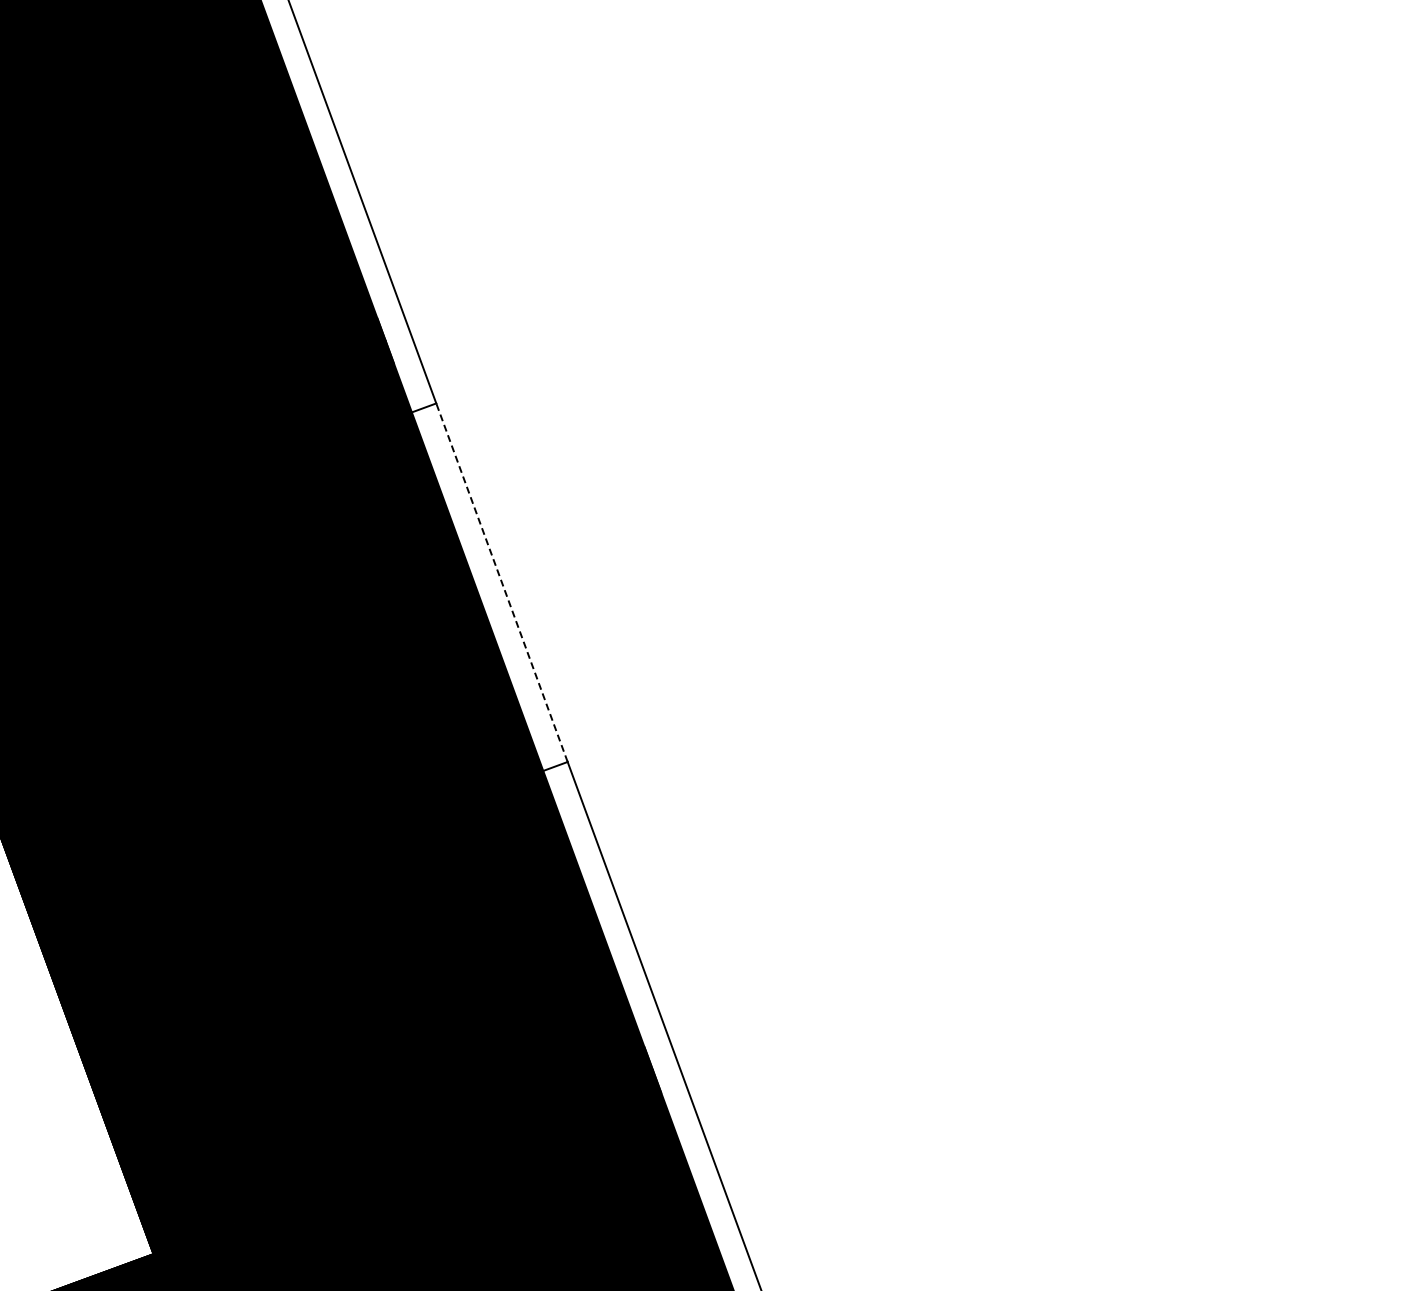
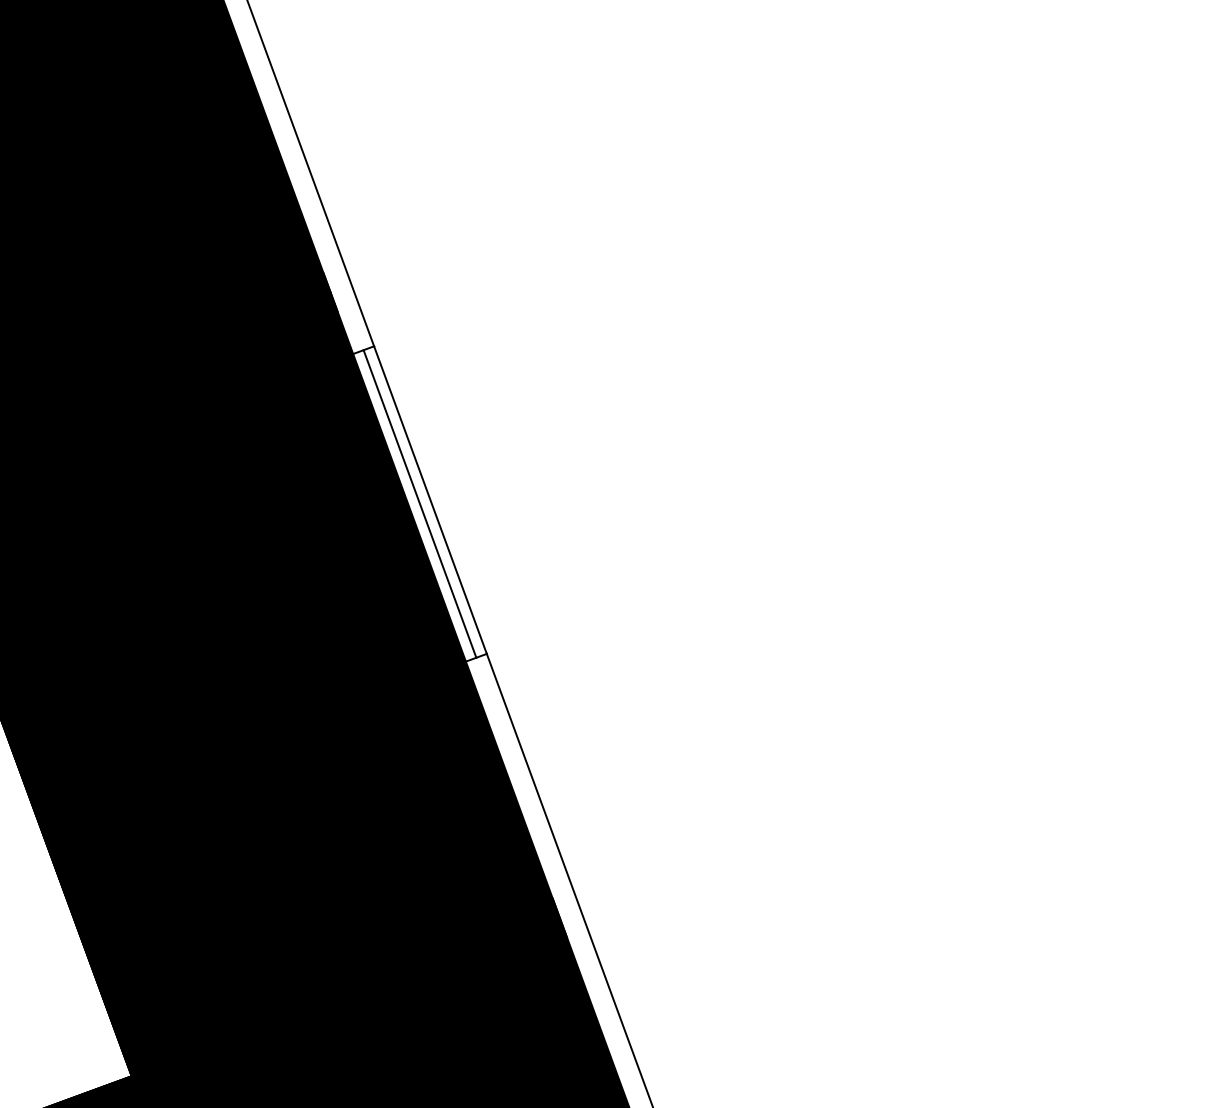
line: (501, 582) -> (430, 499), dashed -> solid
line: (489, 586) -> (419, 503), added

